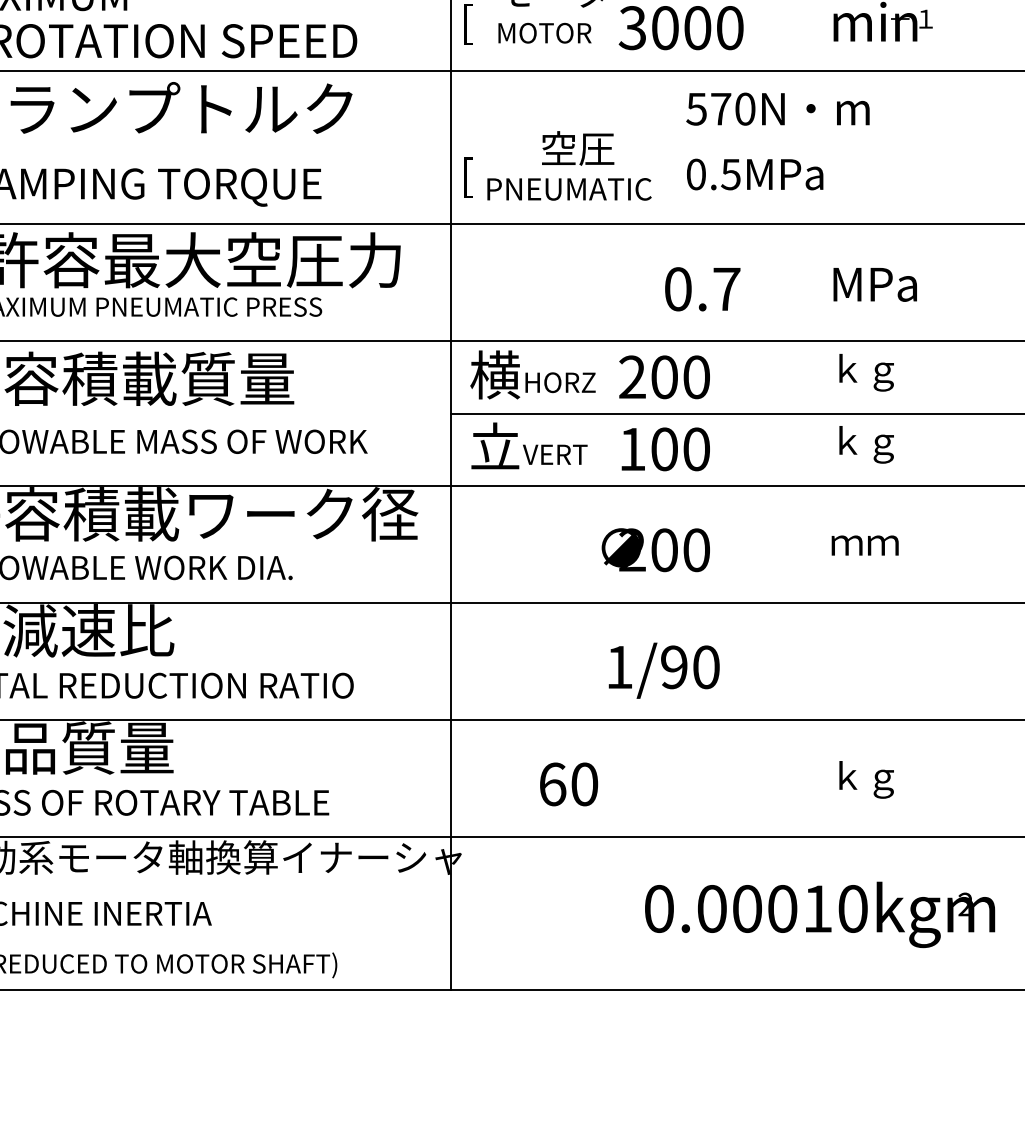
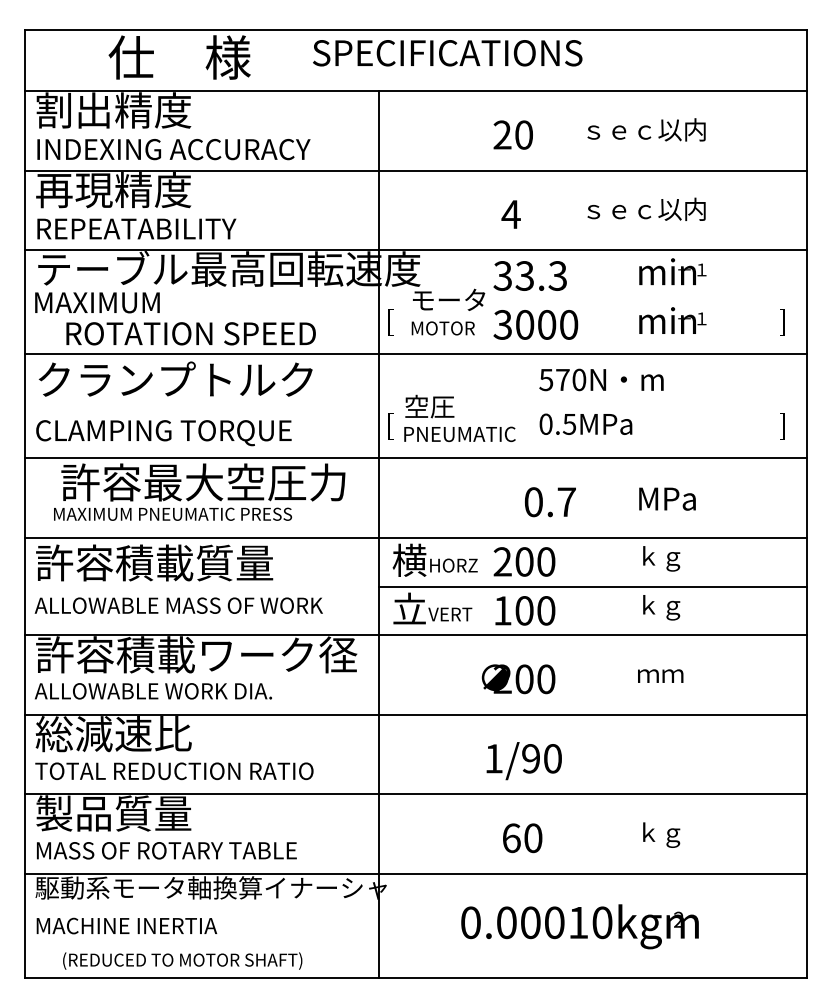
text: (577, 148) -> (429, 406), moved
text: (568, 784) -> (522, 838), moved
text: (819, 914) -> (579, 926), moved

